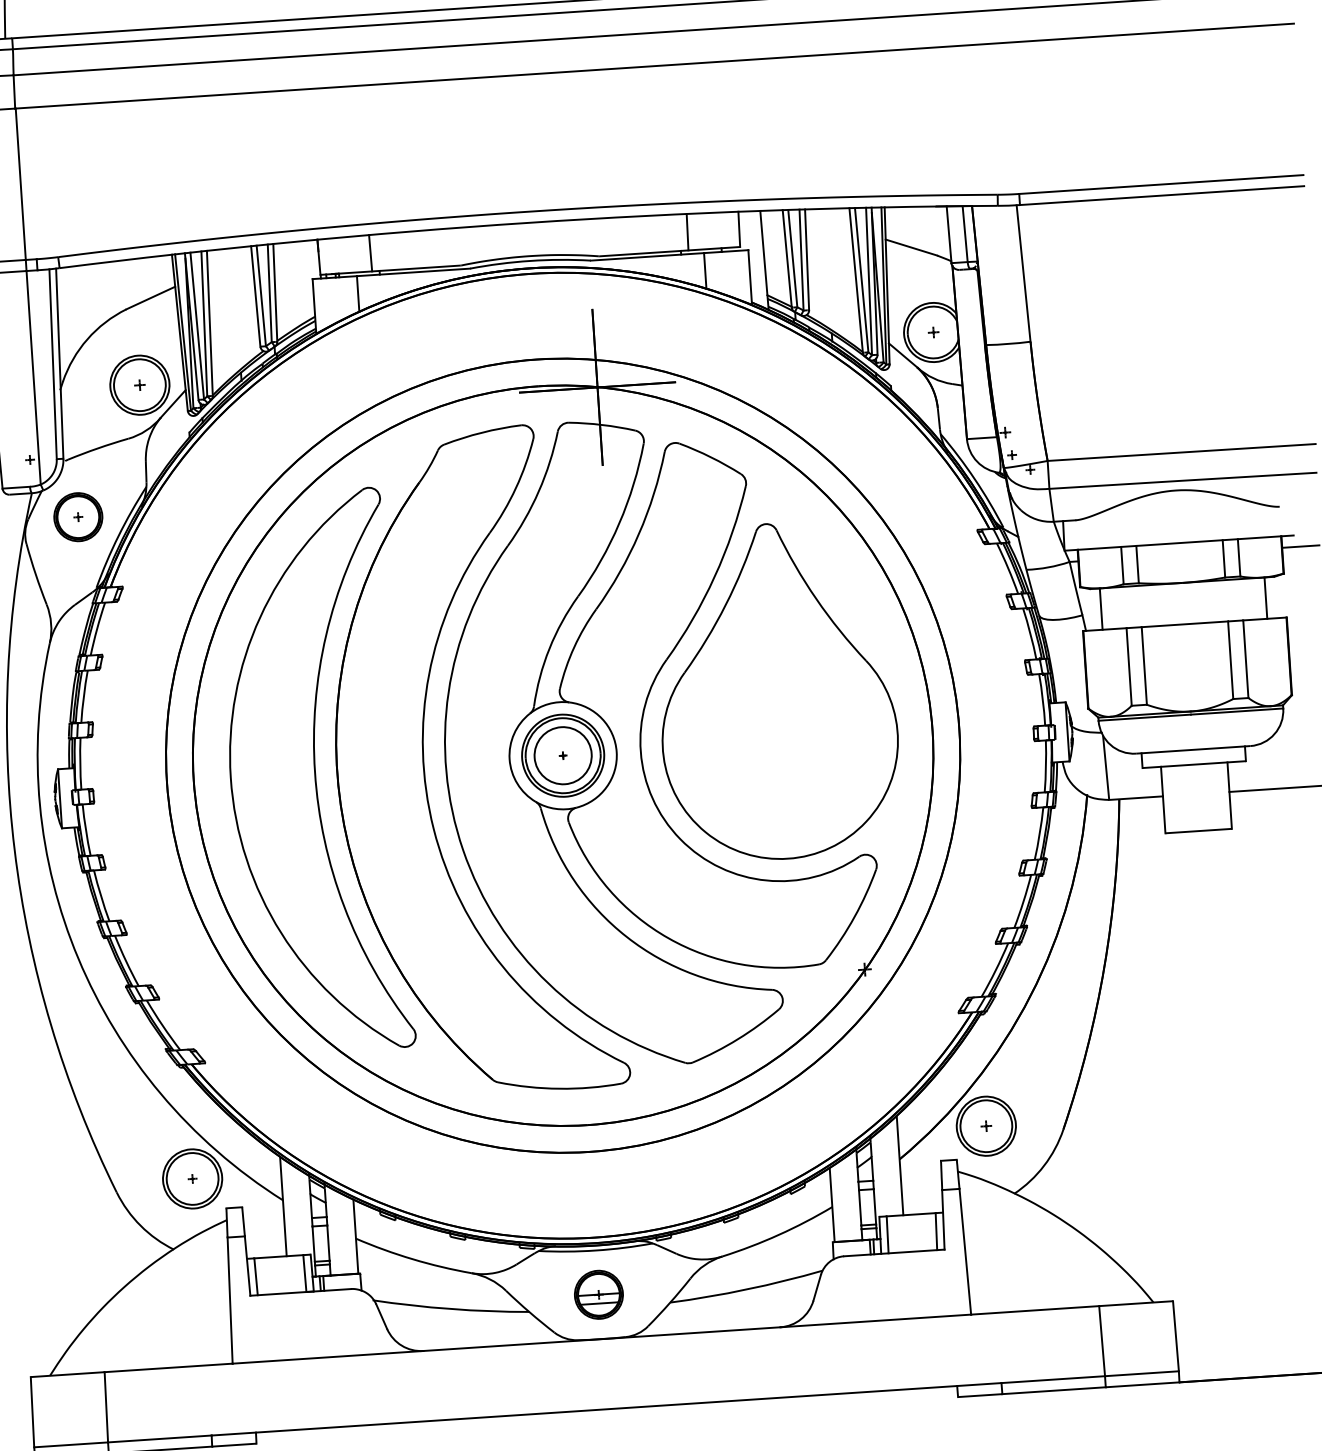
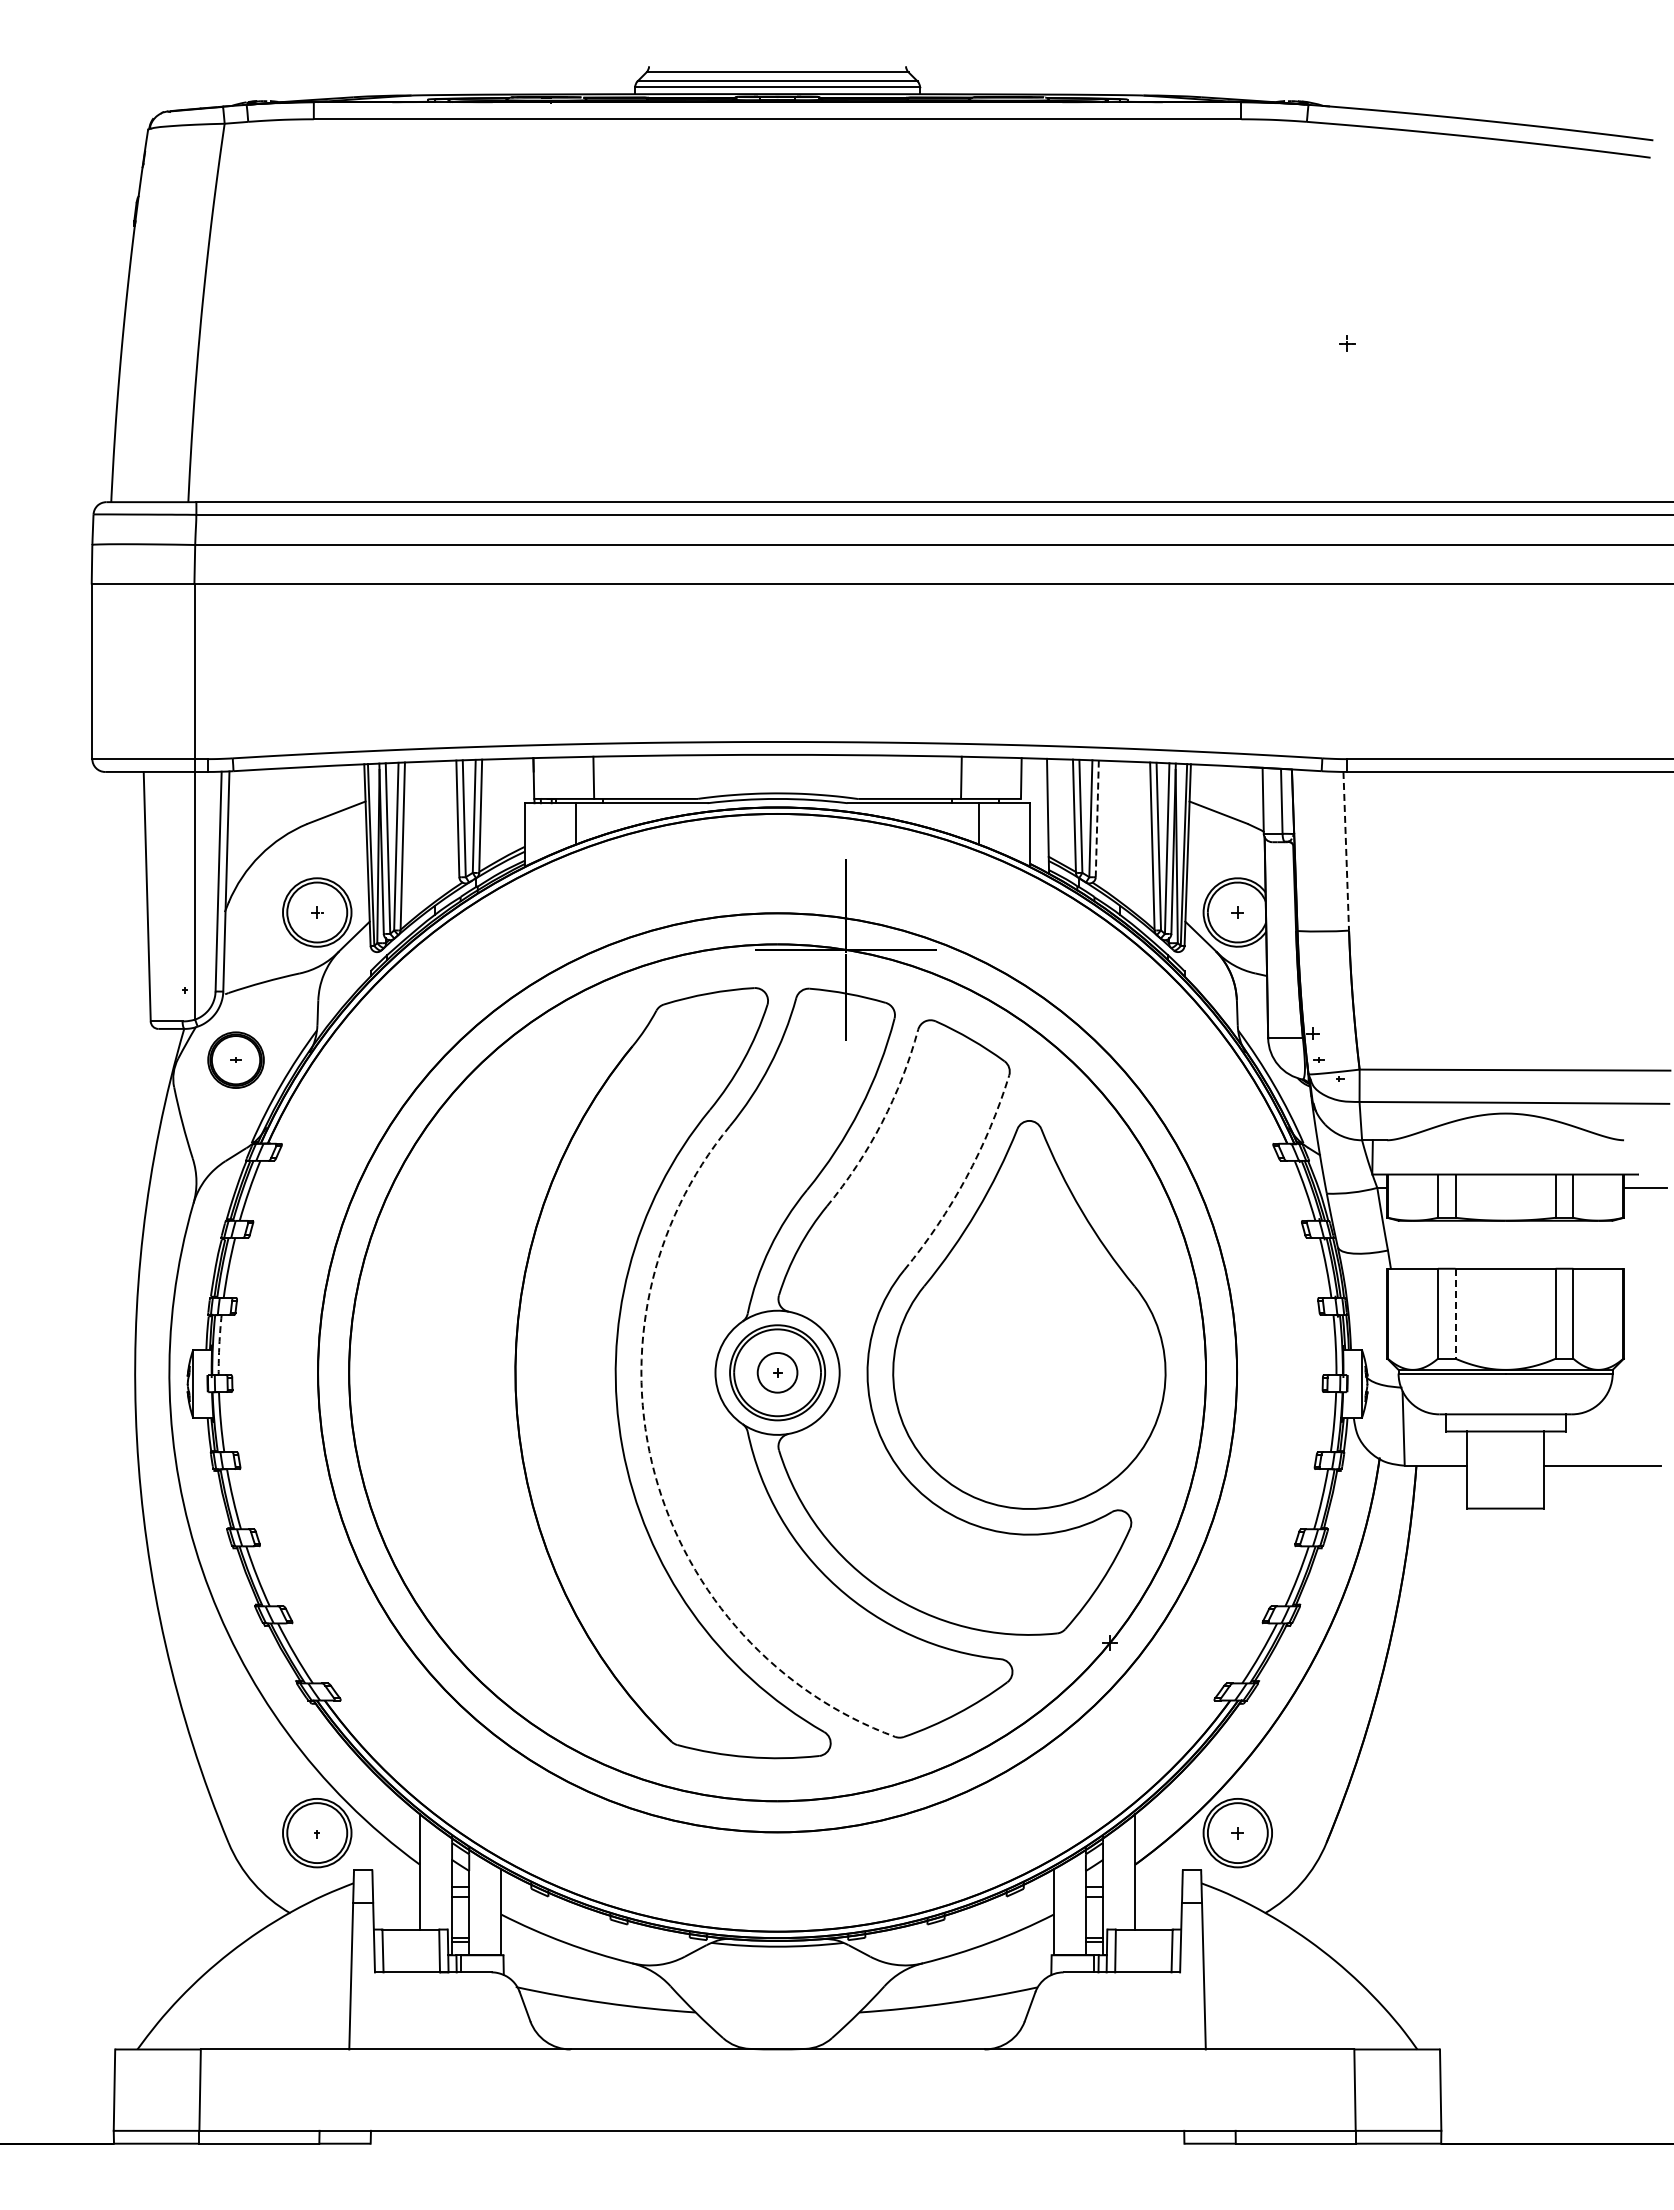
line: (807, 260) -> (1097, 819), solid -> dashed
line: (1023, 273) -> (1346, 851), solid -> dashed
arc: (638, 533) -> (881, 1122), solid -> dashed
arc: (714, 576) -> (966, 1177), solid -> dashed
line: (1266, 597) -> (1601, 1244), removed
line: (1101, 608) -> (1410, 1244), removed
line: (1144, 666) -> (1455, 1314), solid -> dashed
circle: (563, 755) -> (777, 1372), size x0.6
arc: (80, 764) -> (219, 1345), solid -> dashed
part: (313, 772) -> (488, 1372), removed
arc: (462, 850) -> (654, 1474), solid -> dashed
part: (598, 1294) -> (777, 1997), removed

